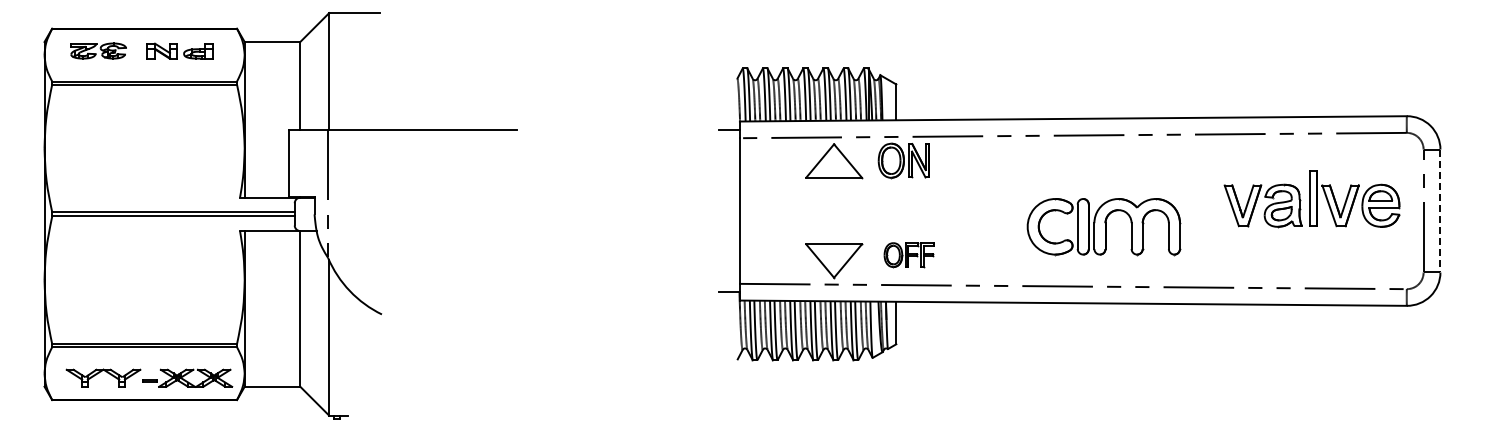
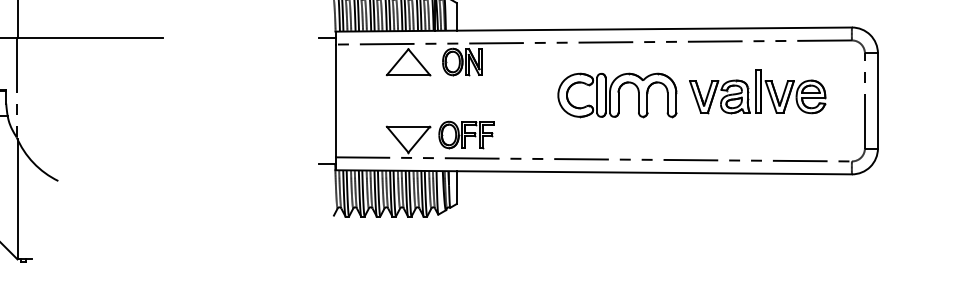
part: (1311, 199) -> (757, 92), moved
line: (1440, 211) -> (877, 101), dashed -> solid
part: (1103, 227) -> (617, 95), moved
part: (909, 255) -> (466, 135), size x1.43

